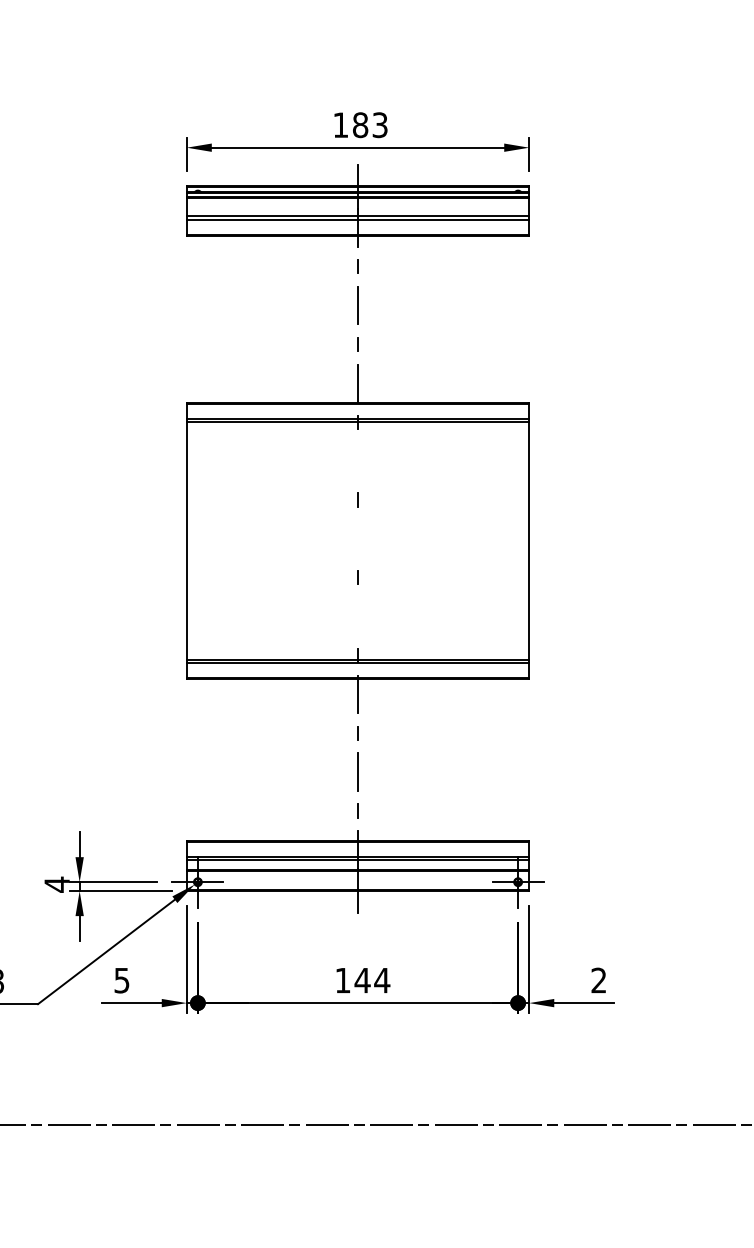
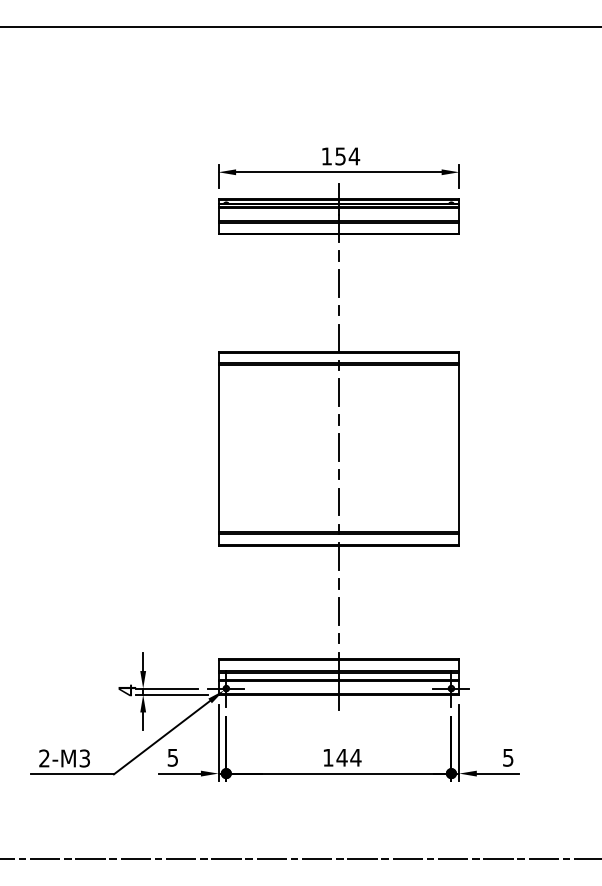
text: (370, 125) -> (347, 156), 183 -> 154
line: (357, 460) -> (338, 392), added
line: (357, 539) -> (338, 447), added
line: (357, 616) -> (338, 501), added
text: (599, 980) -> (508, 757), 2 -> 5

